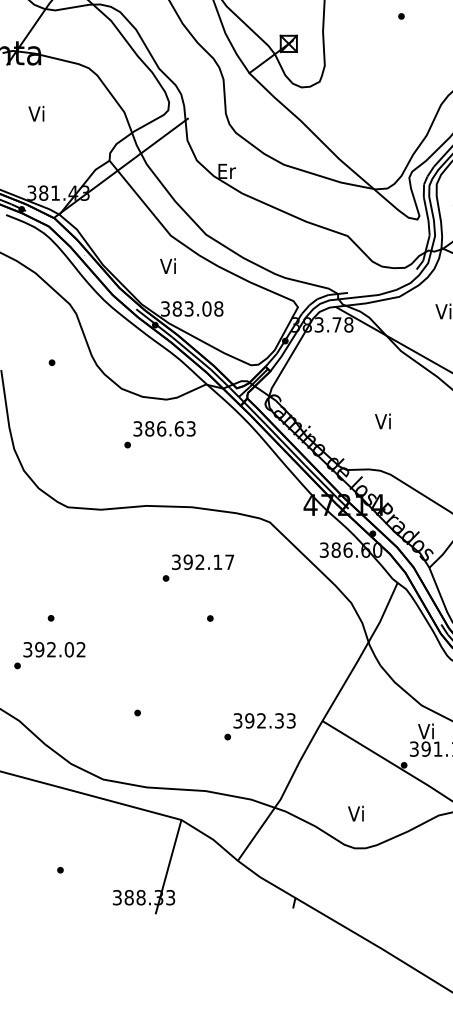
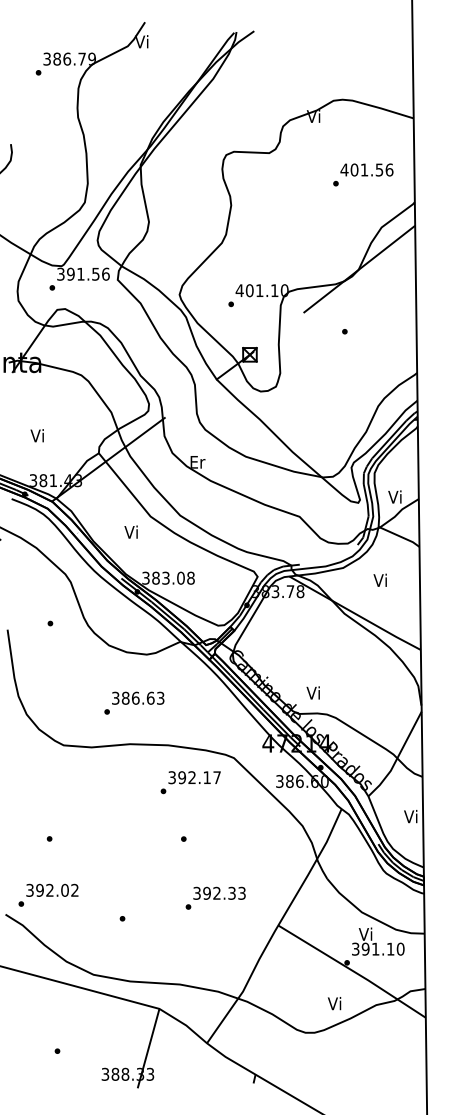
text: (35, 113) -> (36, 435), moved
text: (167, 265) -> (130, 531), moved
text: (382, 420) -> (312, 692), moved
text: (160, 433) -> (134, 702), moved
text: (198, 567) -> (190, 782), moved
text: (49, 654) -> (48, 894), moved
text: (259, 725) -> (215, 897), moved
text: (355, 813) -> (334, 1003), moved

